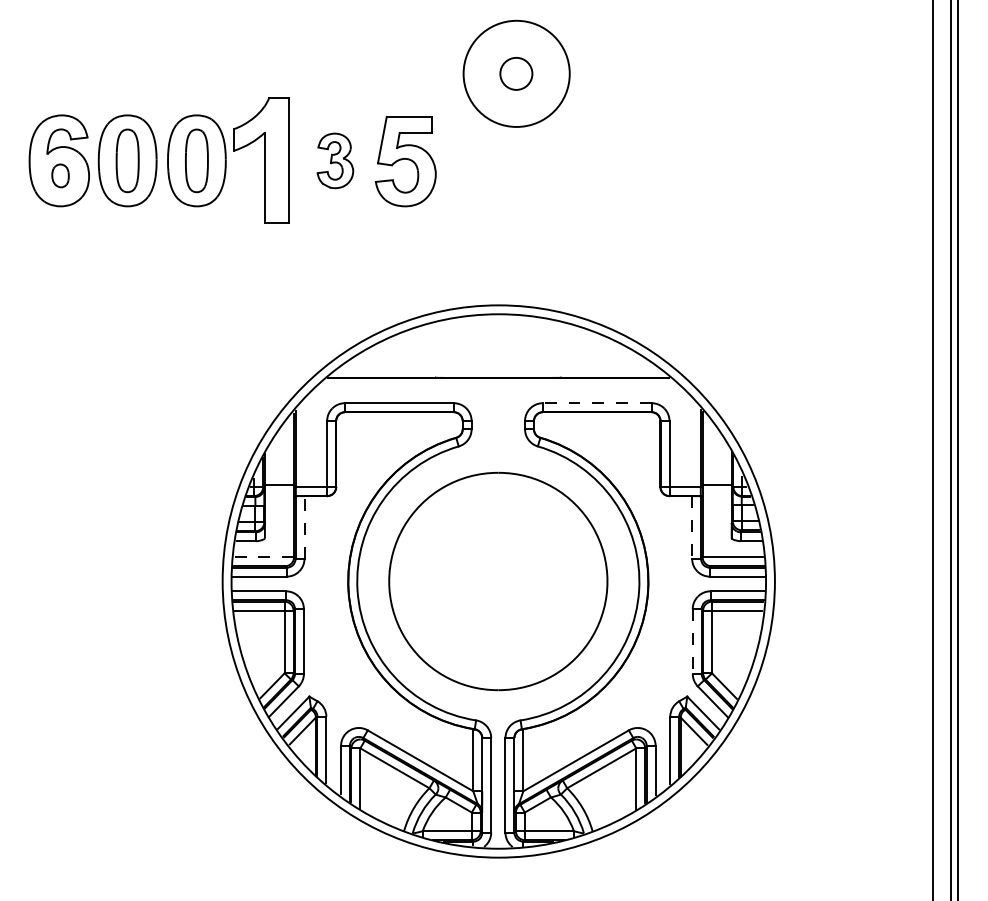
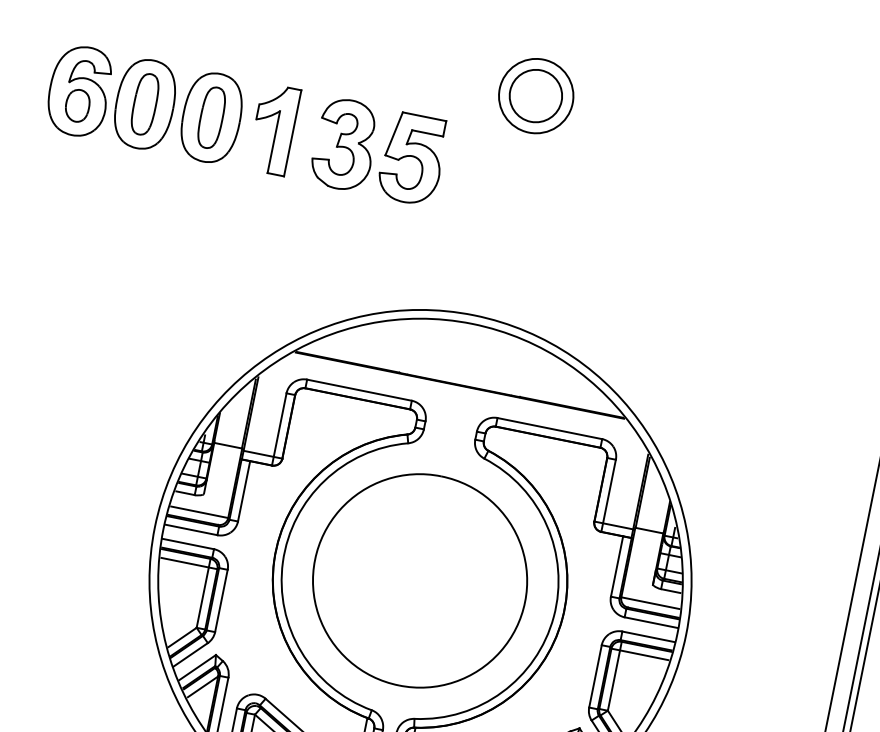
circle: (516, 73) -> (536, 95), size x0.71
circle: (516, 73) -> (536, 95), size x1.67
part: (261, 159) -> (274, 128), size x0.71
part: (335, 160) -> (345, 144), size x1.67
part: (60, 175) -> (77, 105), size x1.43
line: (596, 403) -> (549, 428), dashed -> solid
line: (304, 526) -> (244, 490), dashed -> solid
line: (692, 527) -> (617, 566), dashed -> solid
line: (264, 557) -> (199, 512), dashed -> solid
line: (692, 642) -> (595, 677), dashed -> solid

